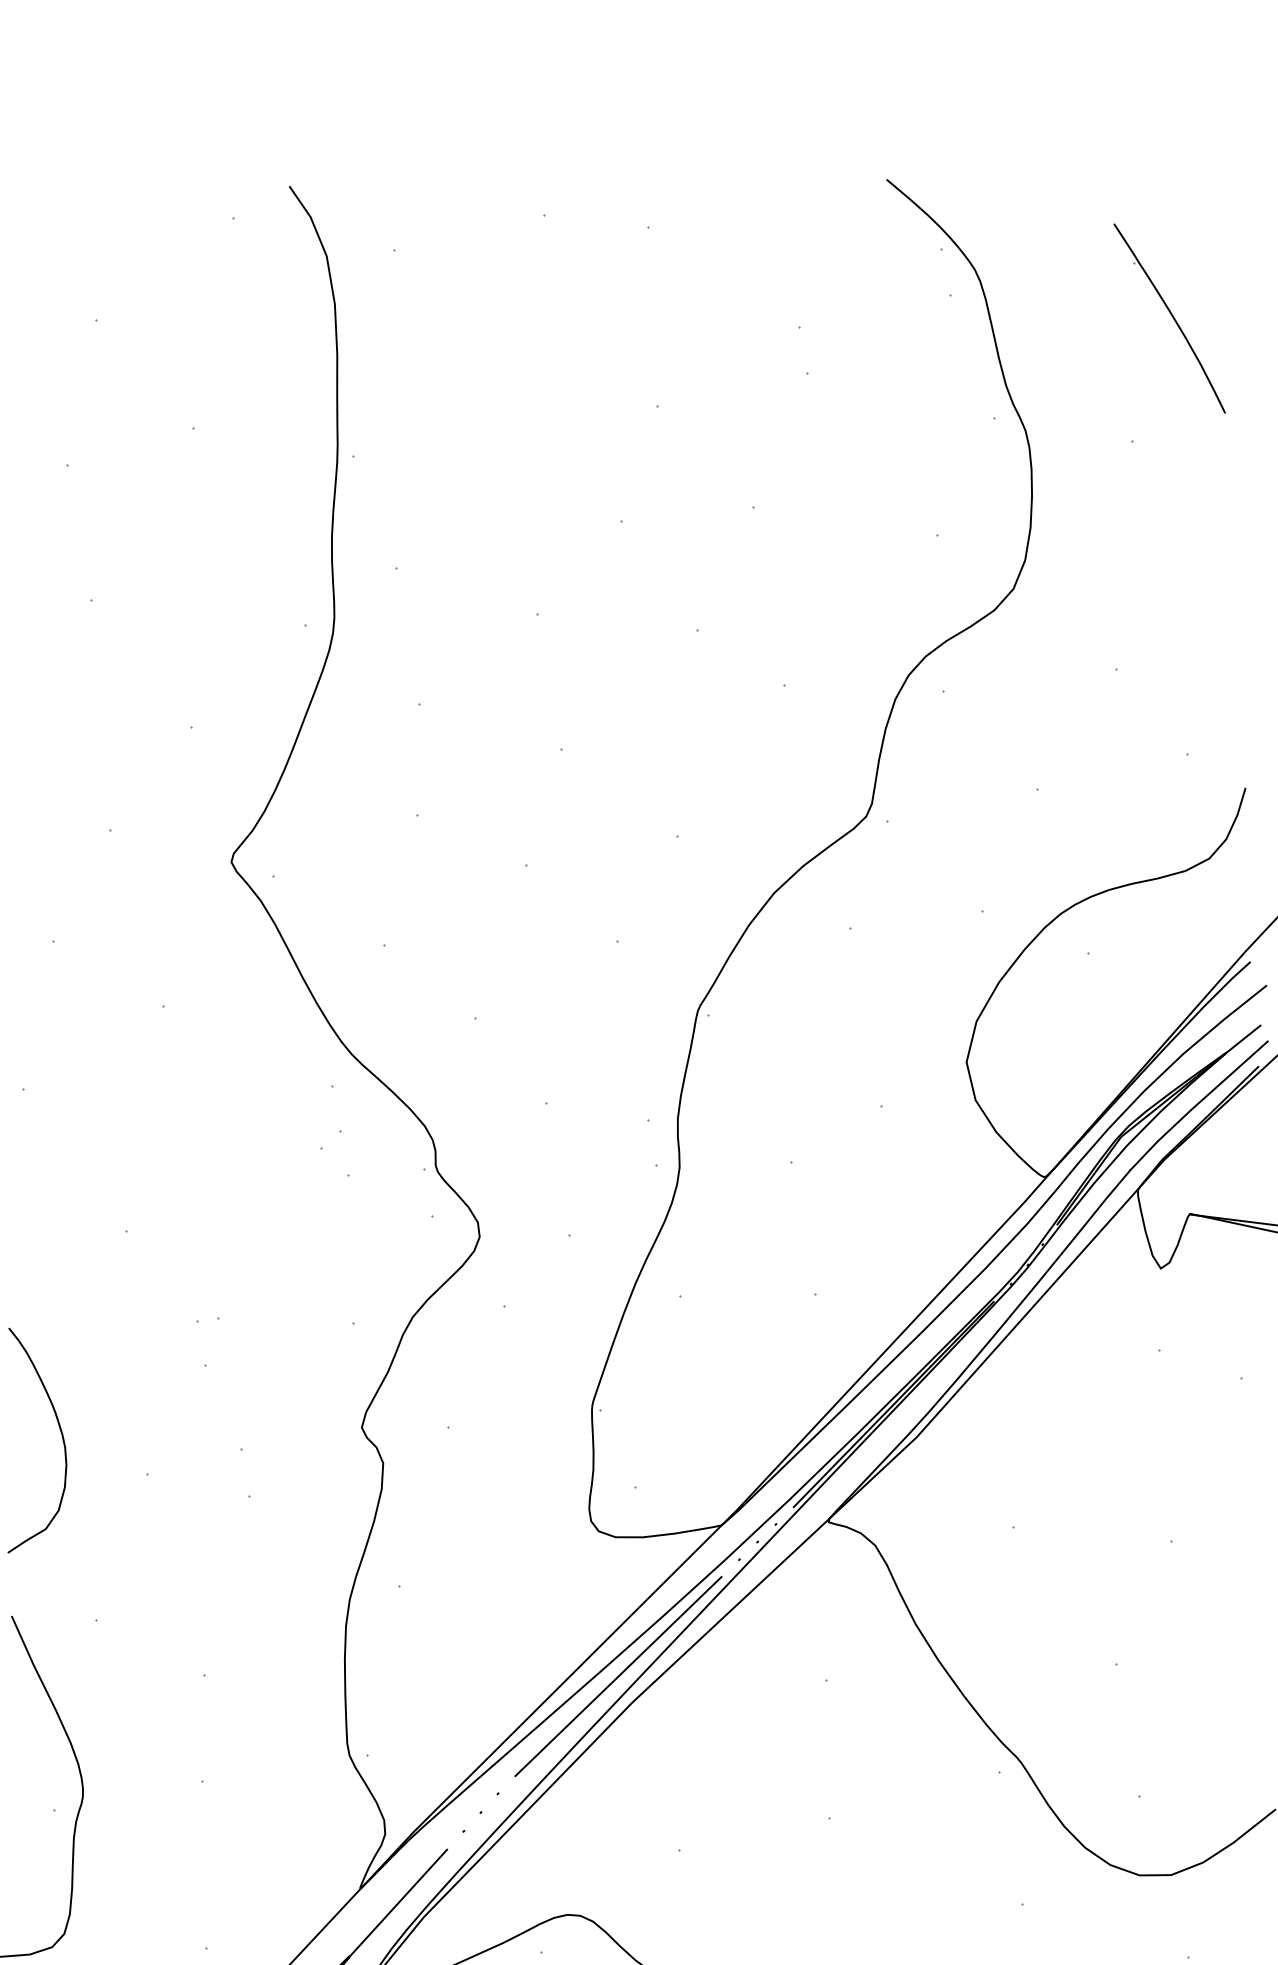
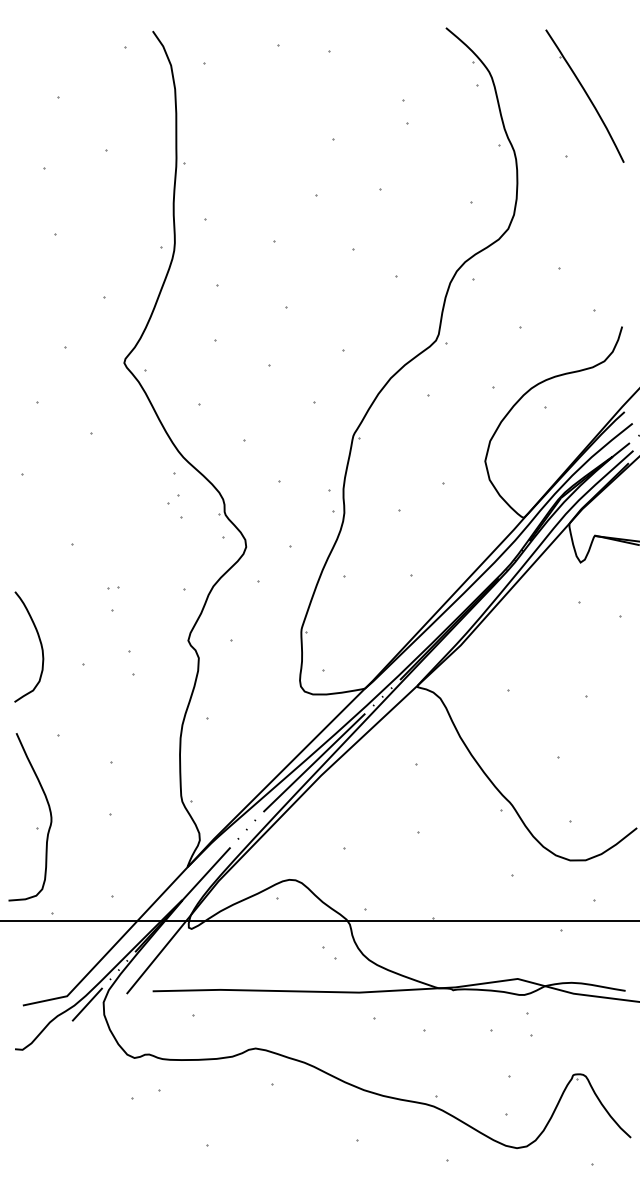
part: (1168, 317) -> (584, 95), size x1.43

